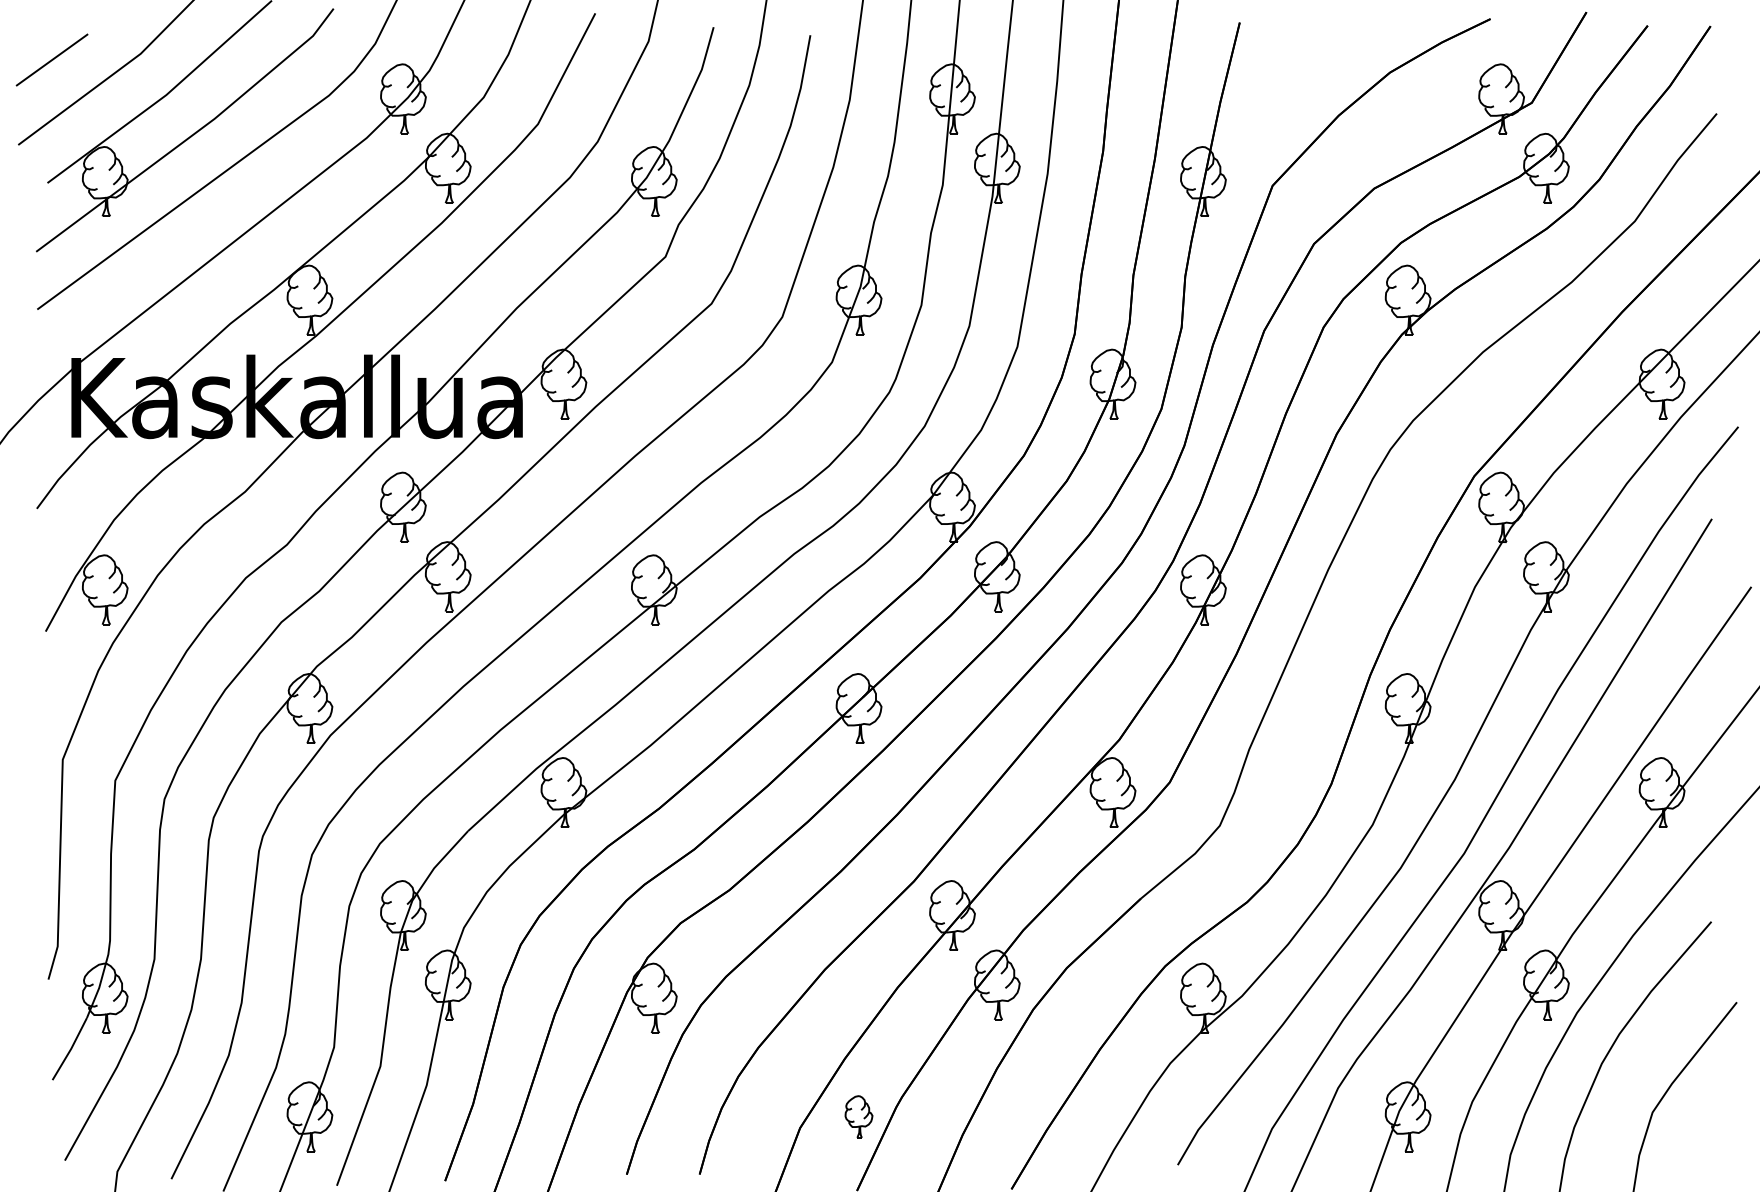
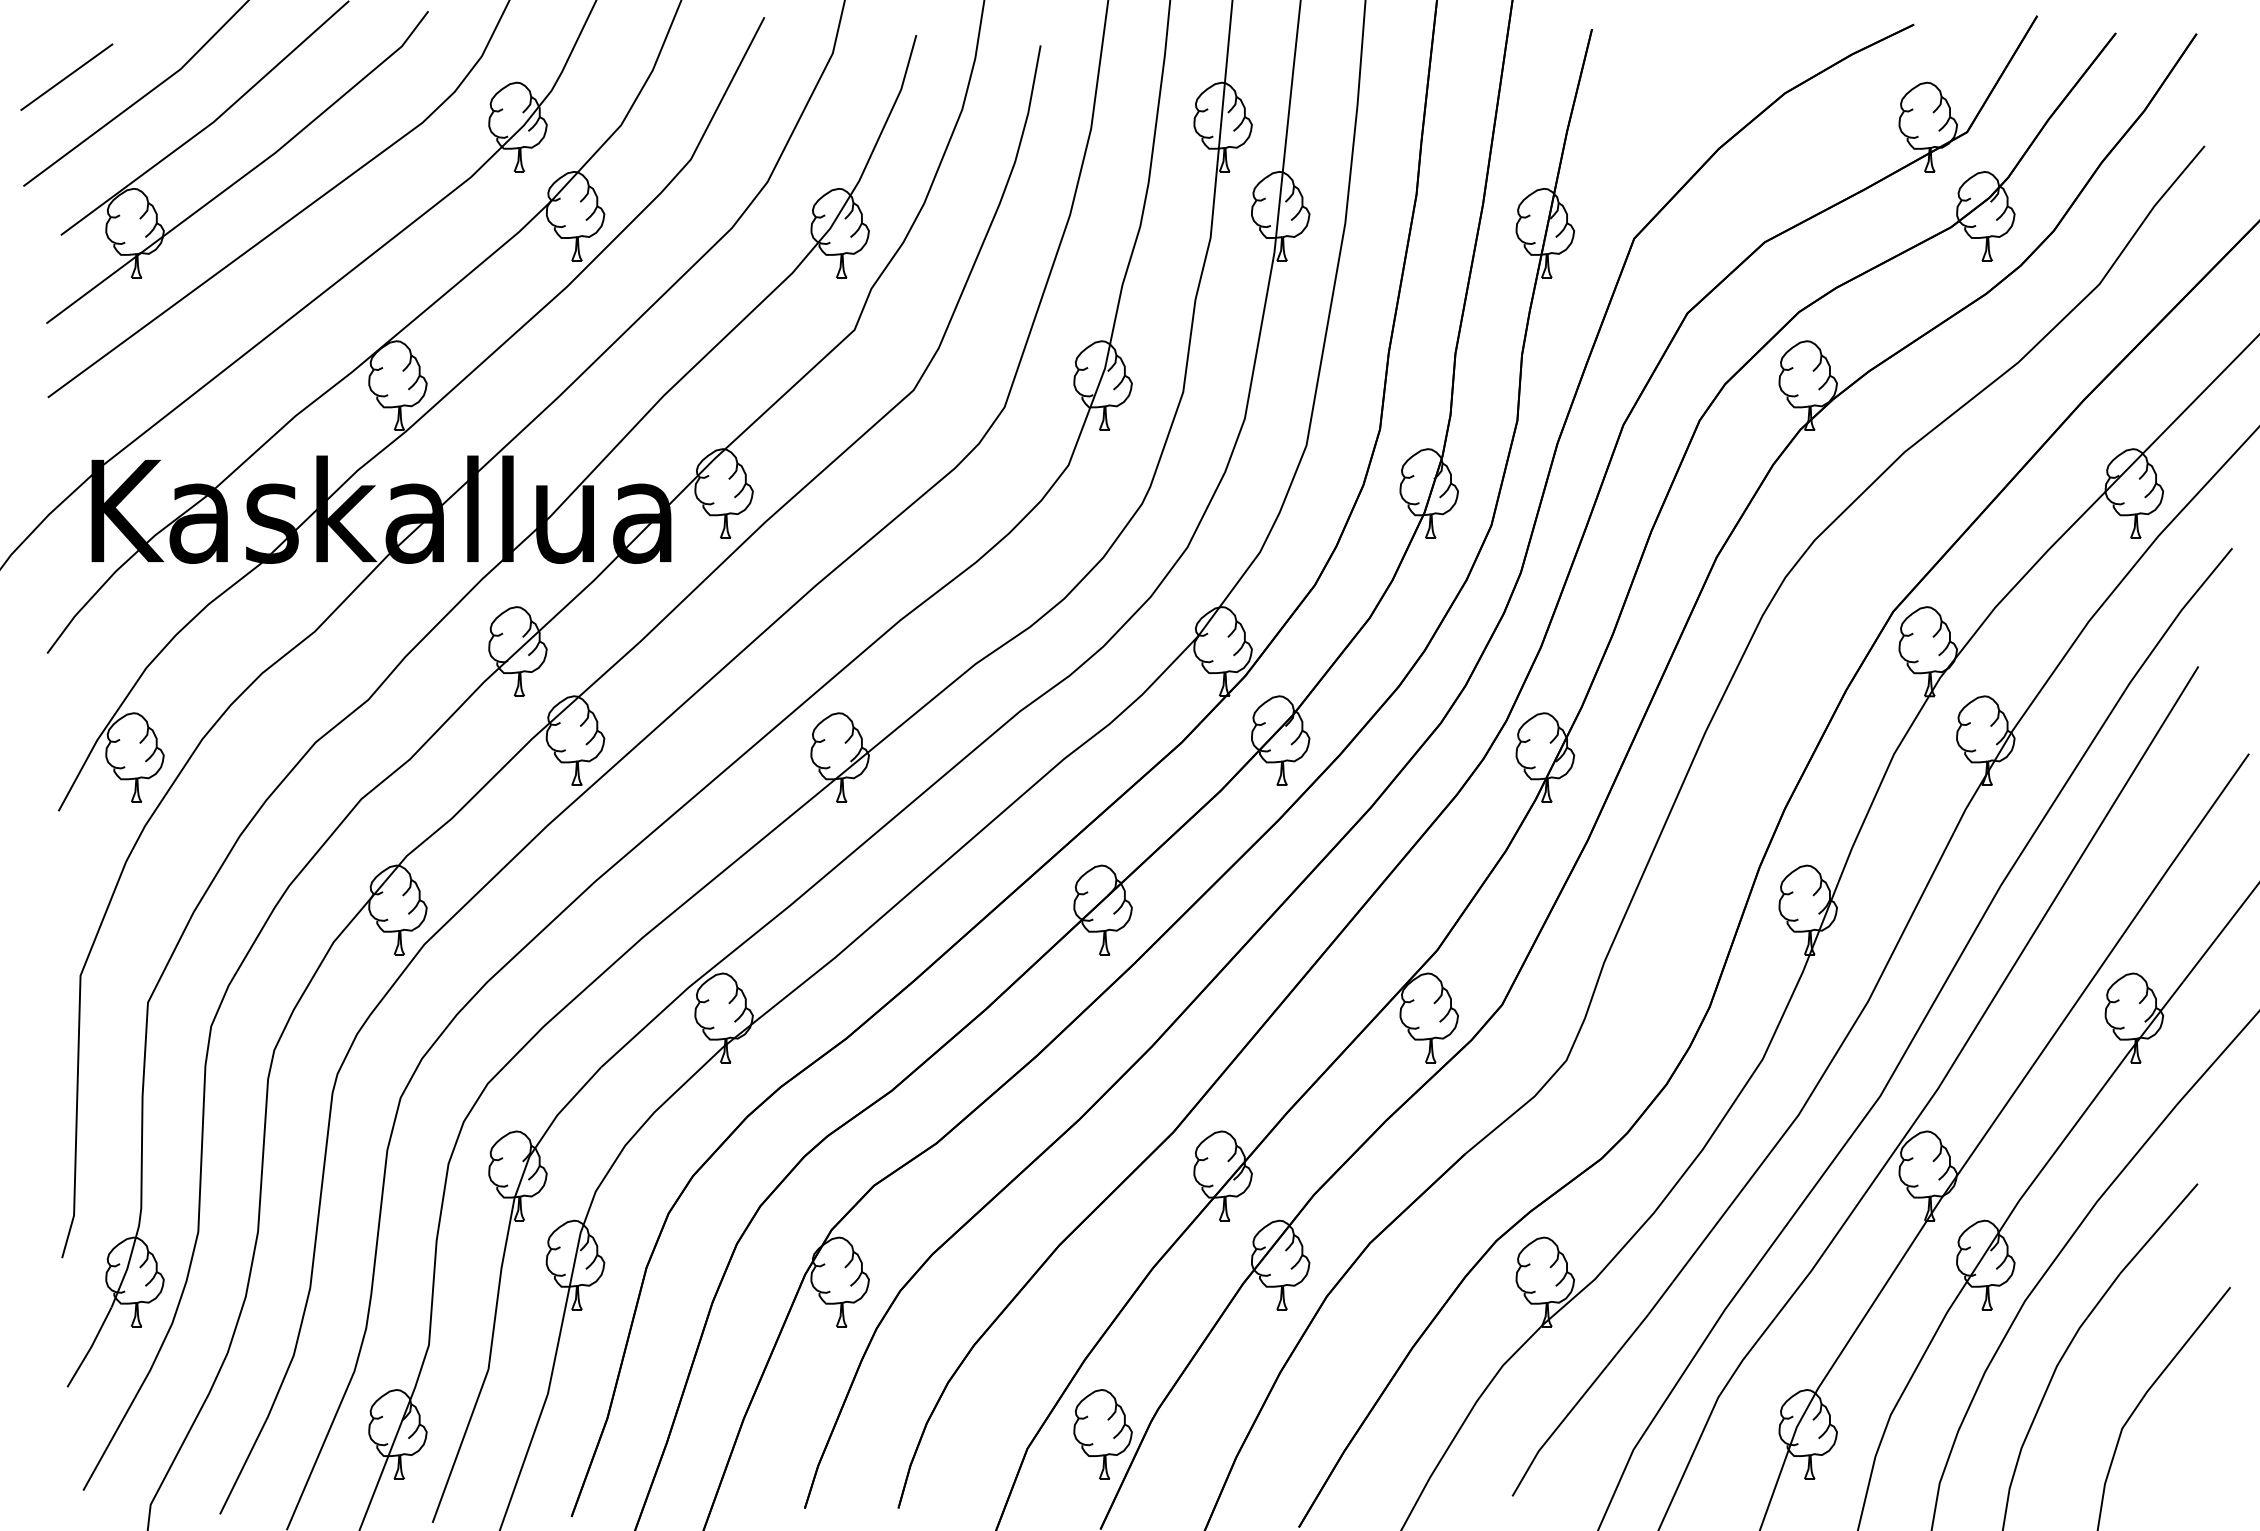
part: (858, 1116) -> (1102, 1434), size x1.67

